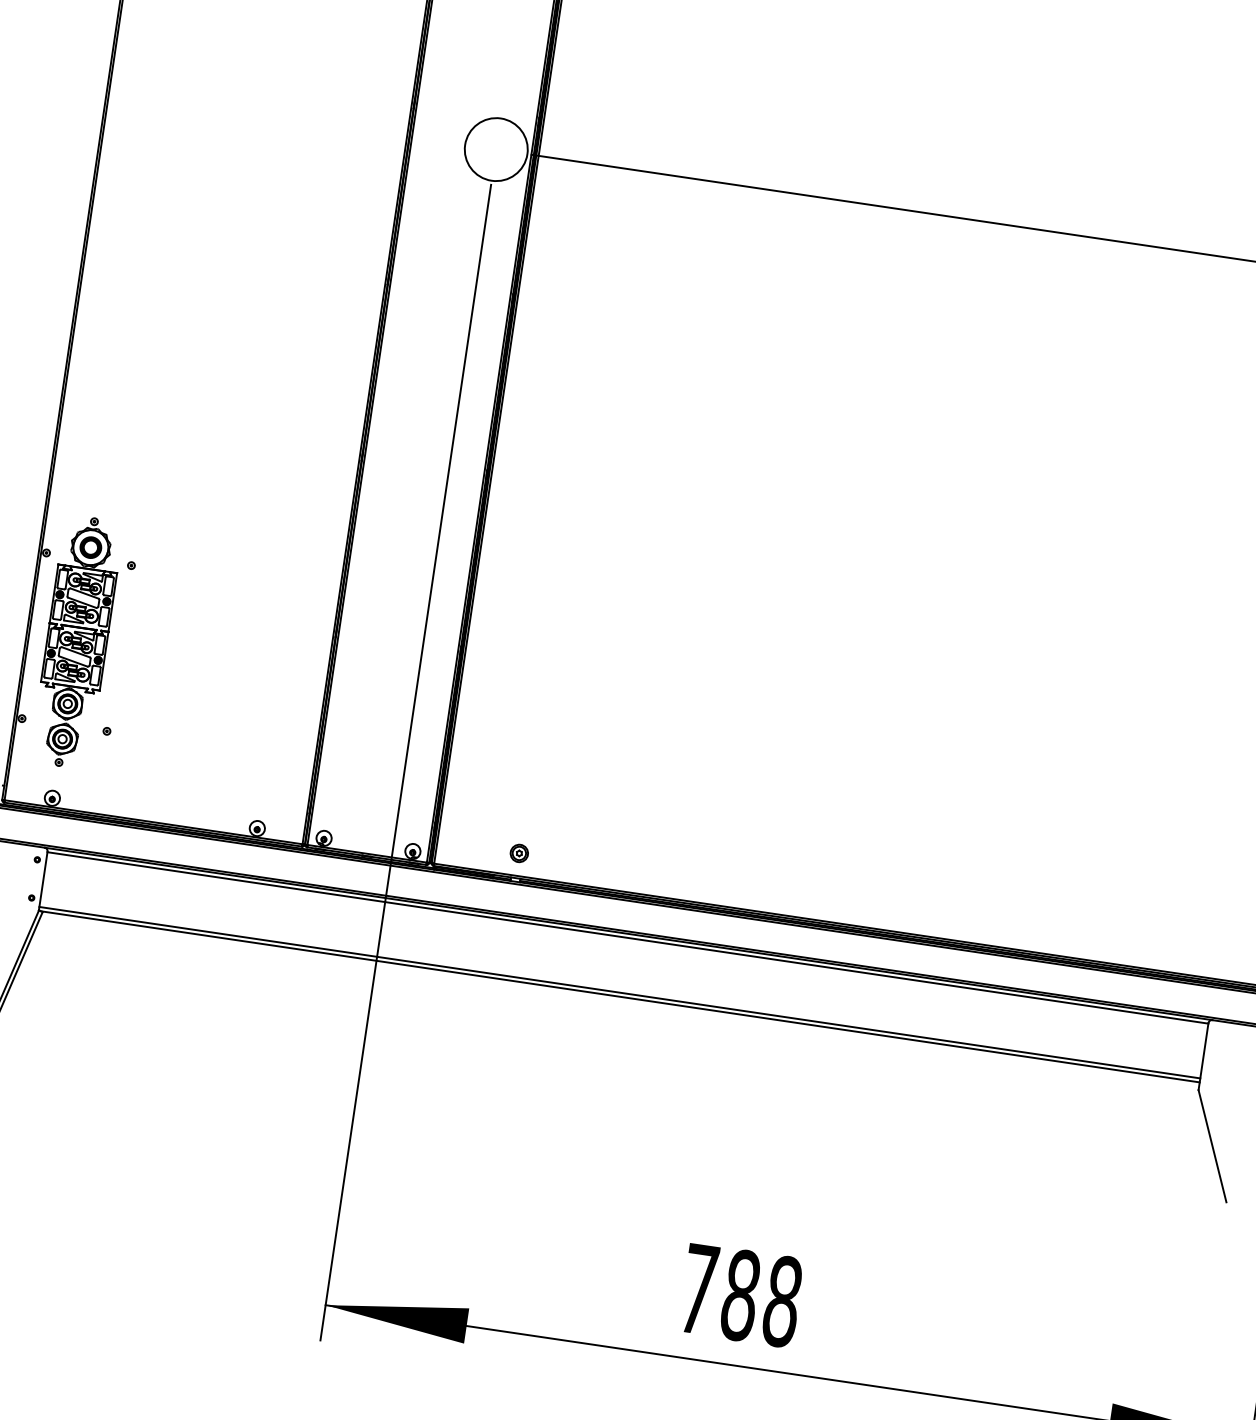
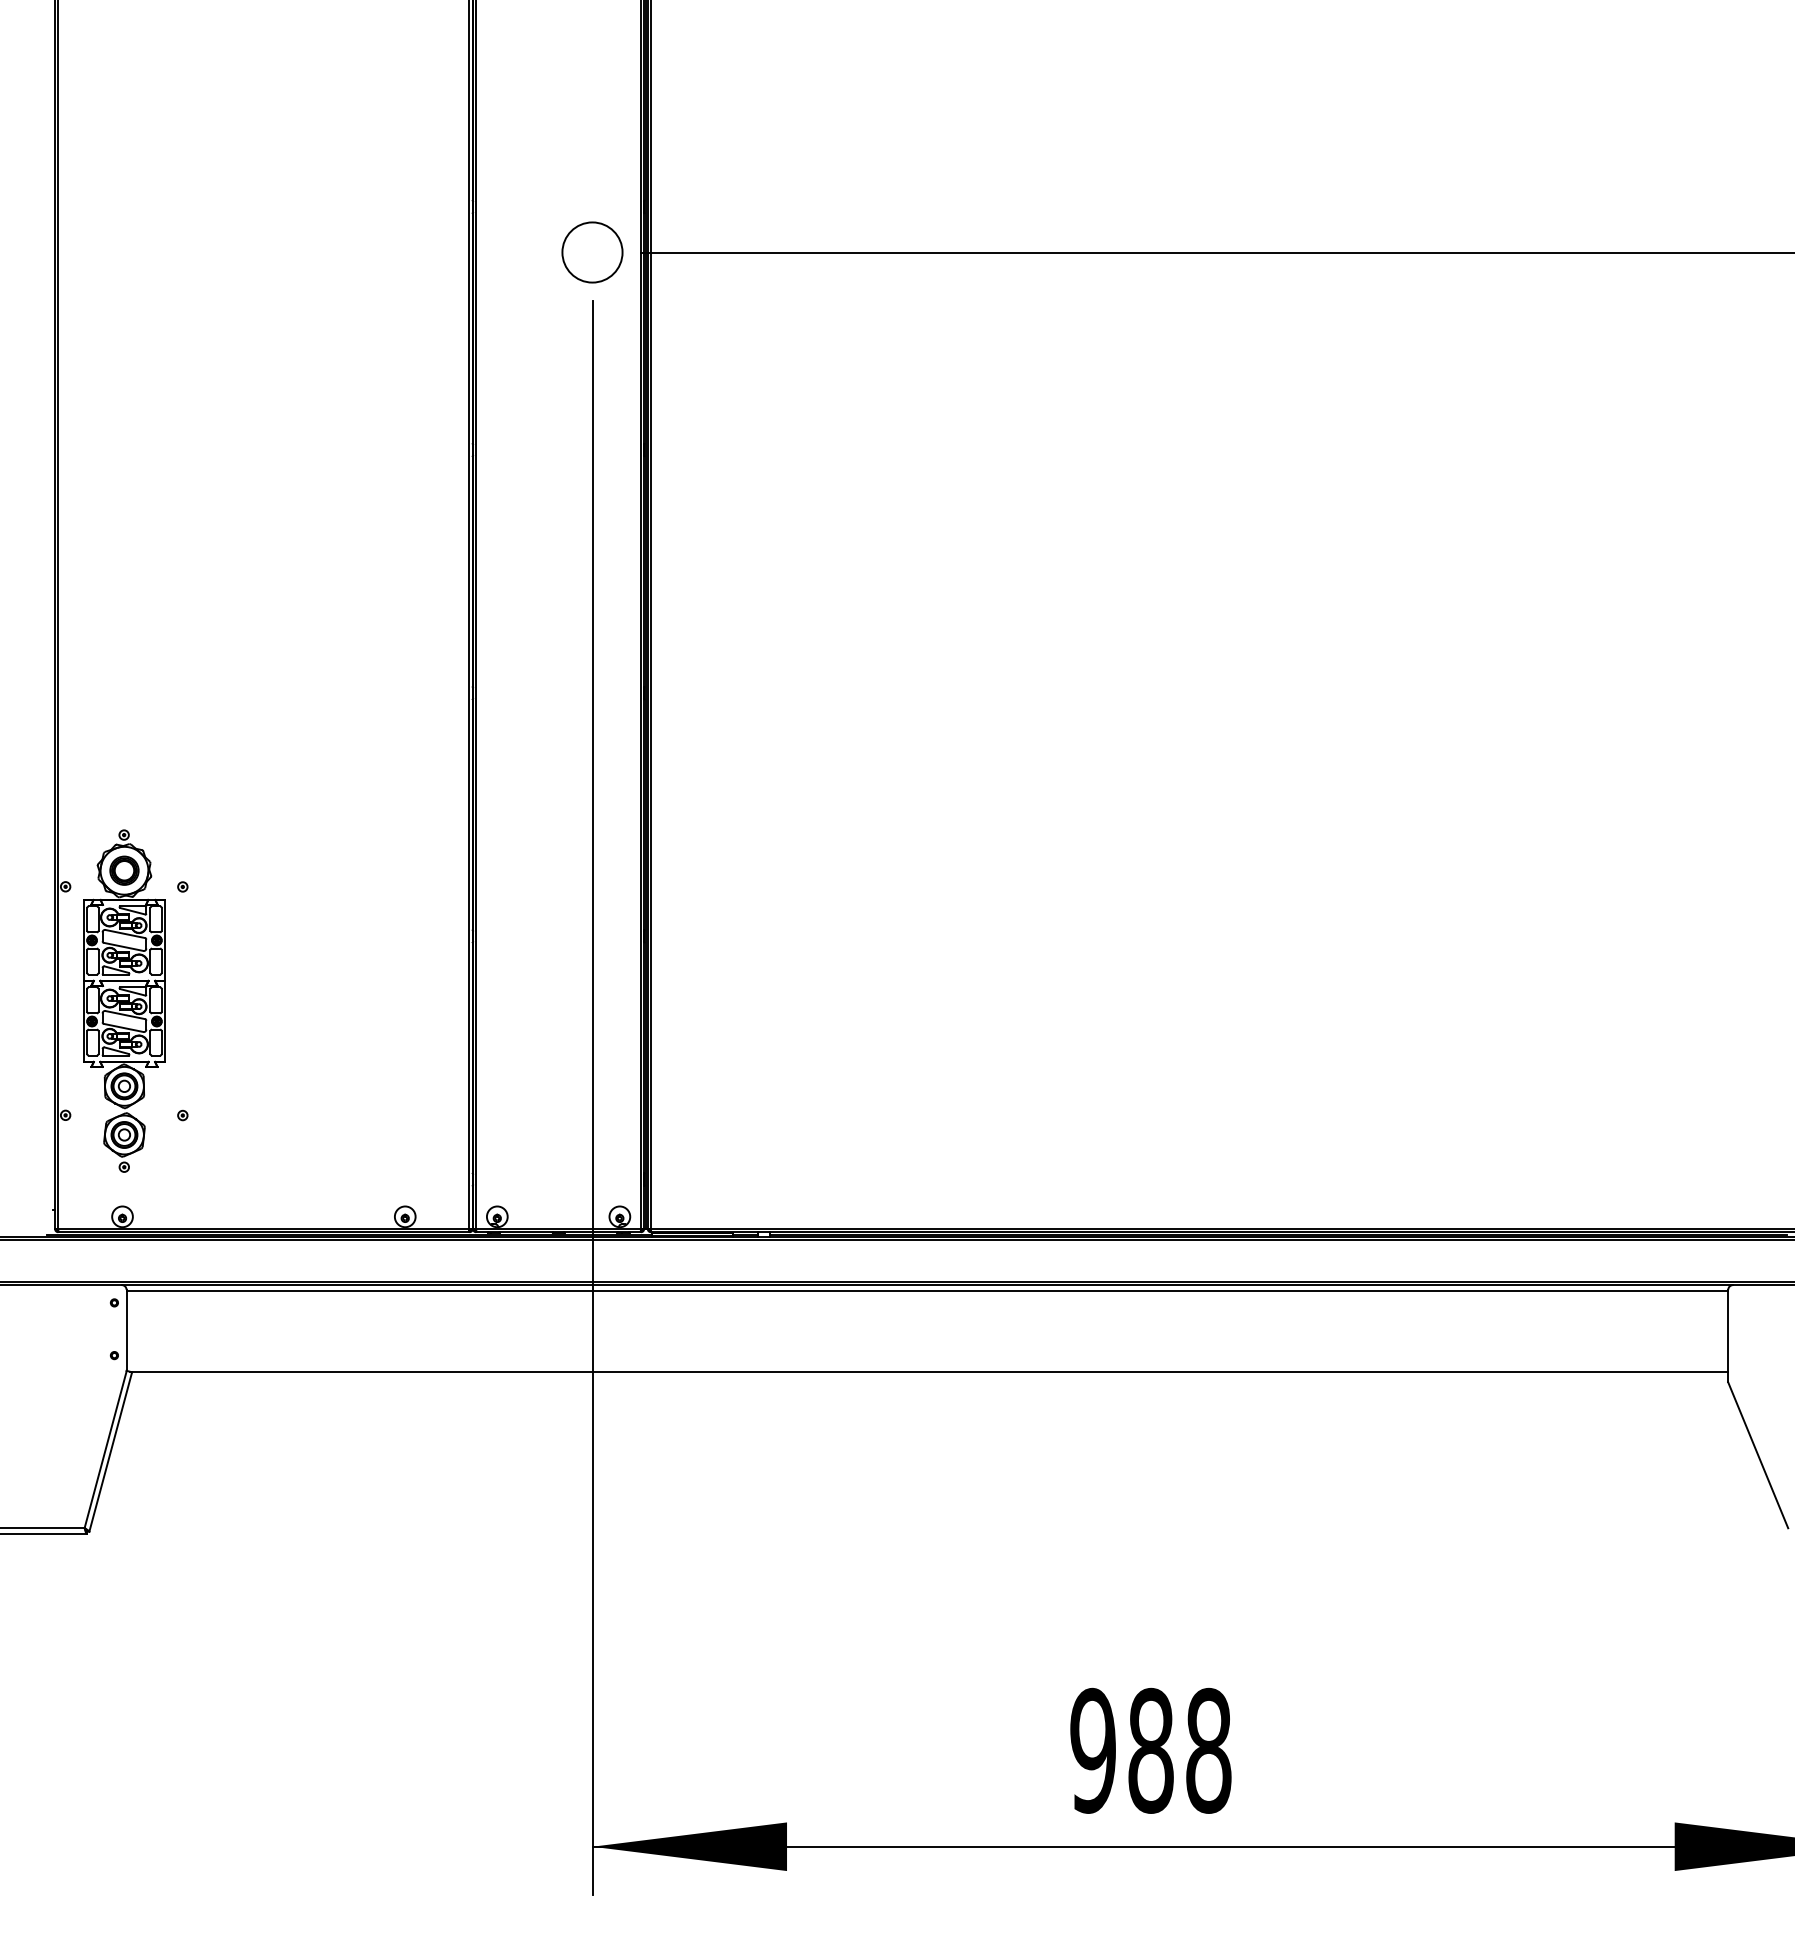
circle: (496, 149) -> (592, 252), size x0.7
part: (519, 852) -> (763, 1197), removed
line: (619, 992) -> (927, 1366), removed
text: (698, 1288) -> (1092, 1750), 788 -> 988

